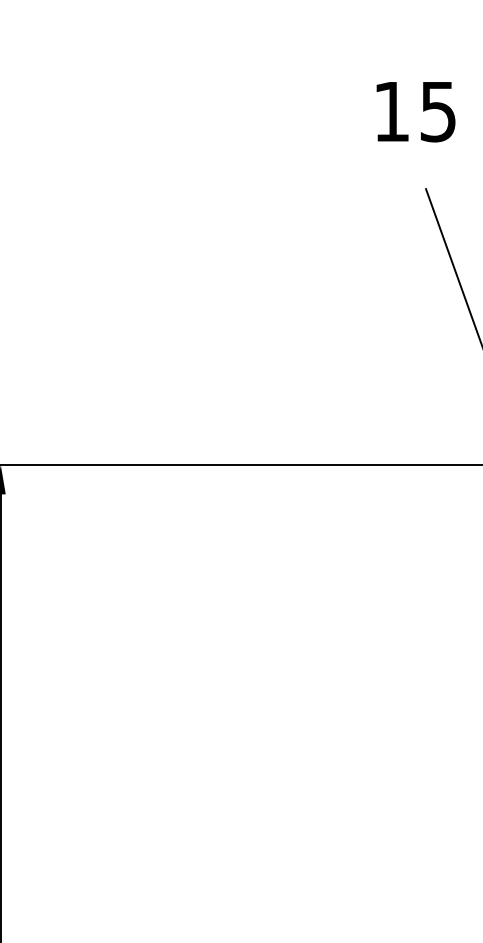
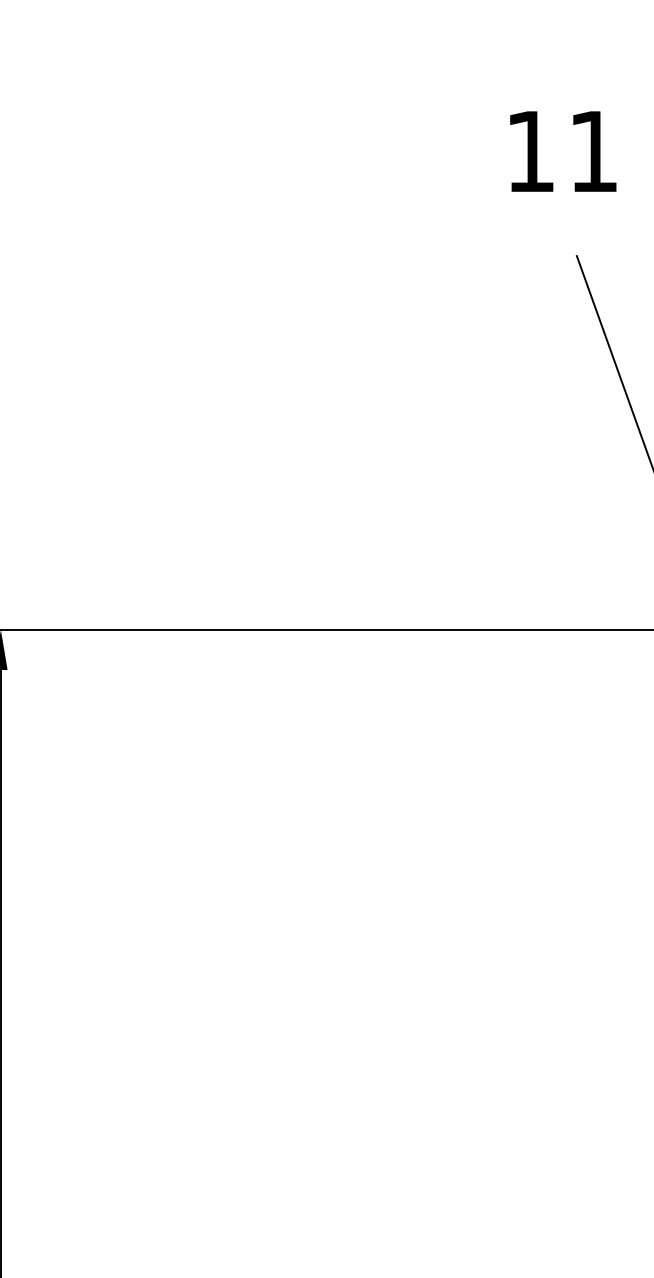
text: (438, 112) -> (593, 152), 15 -> 11

